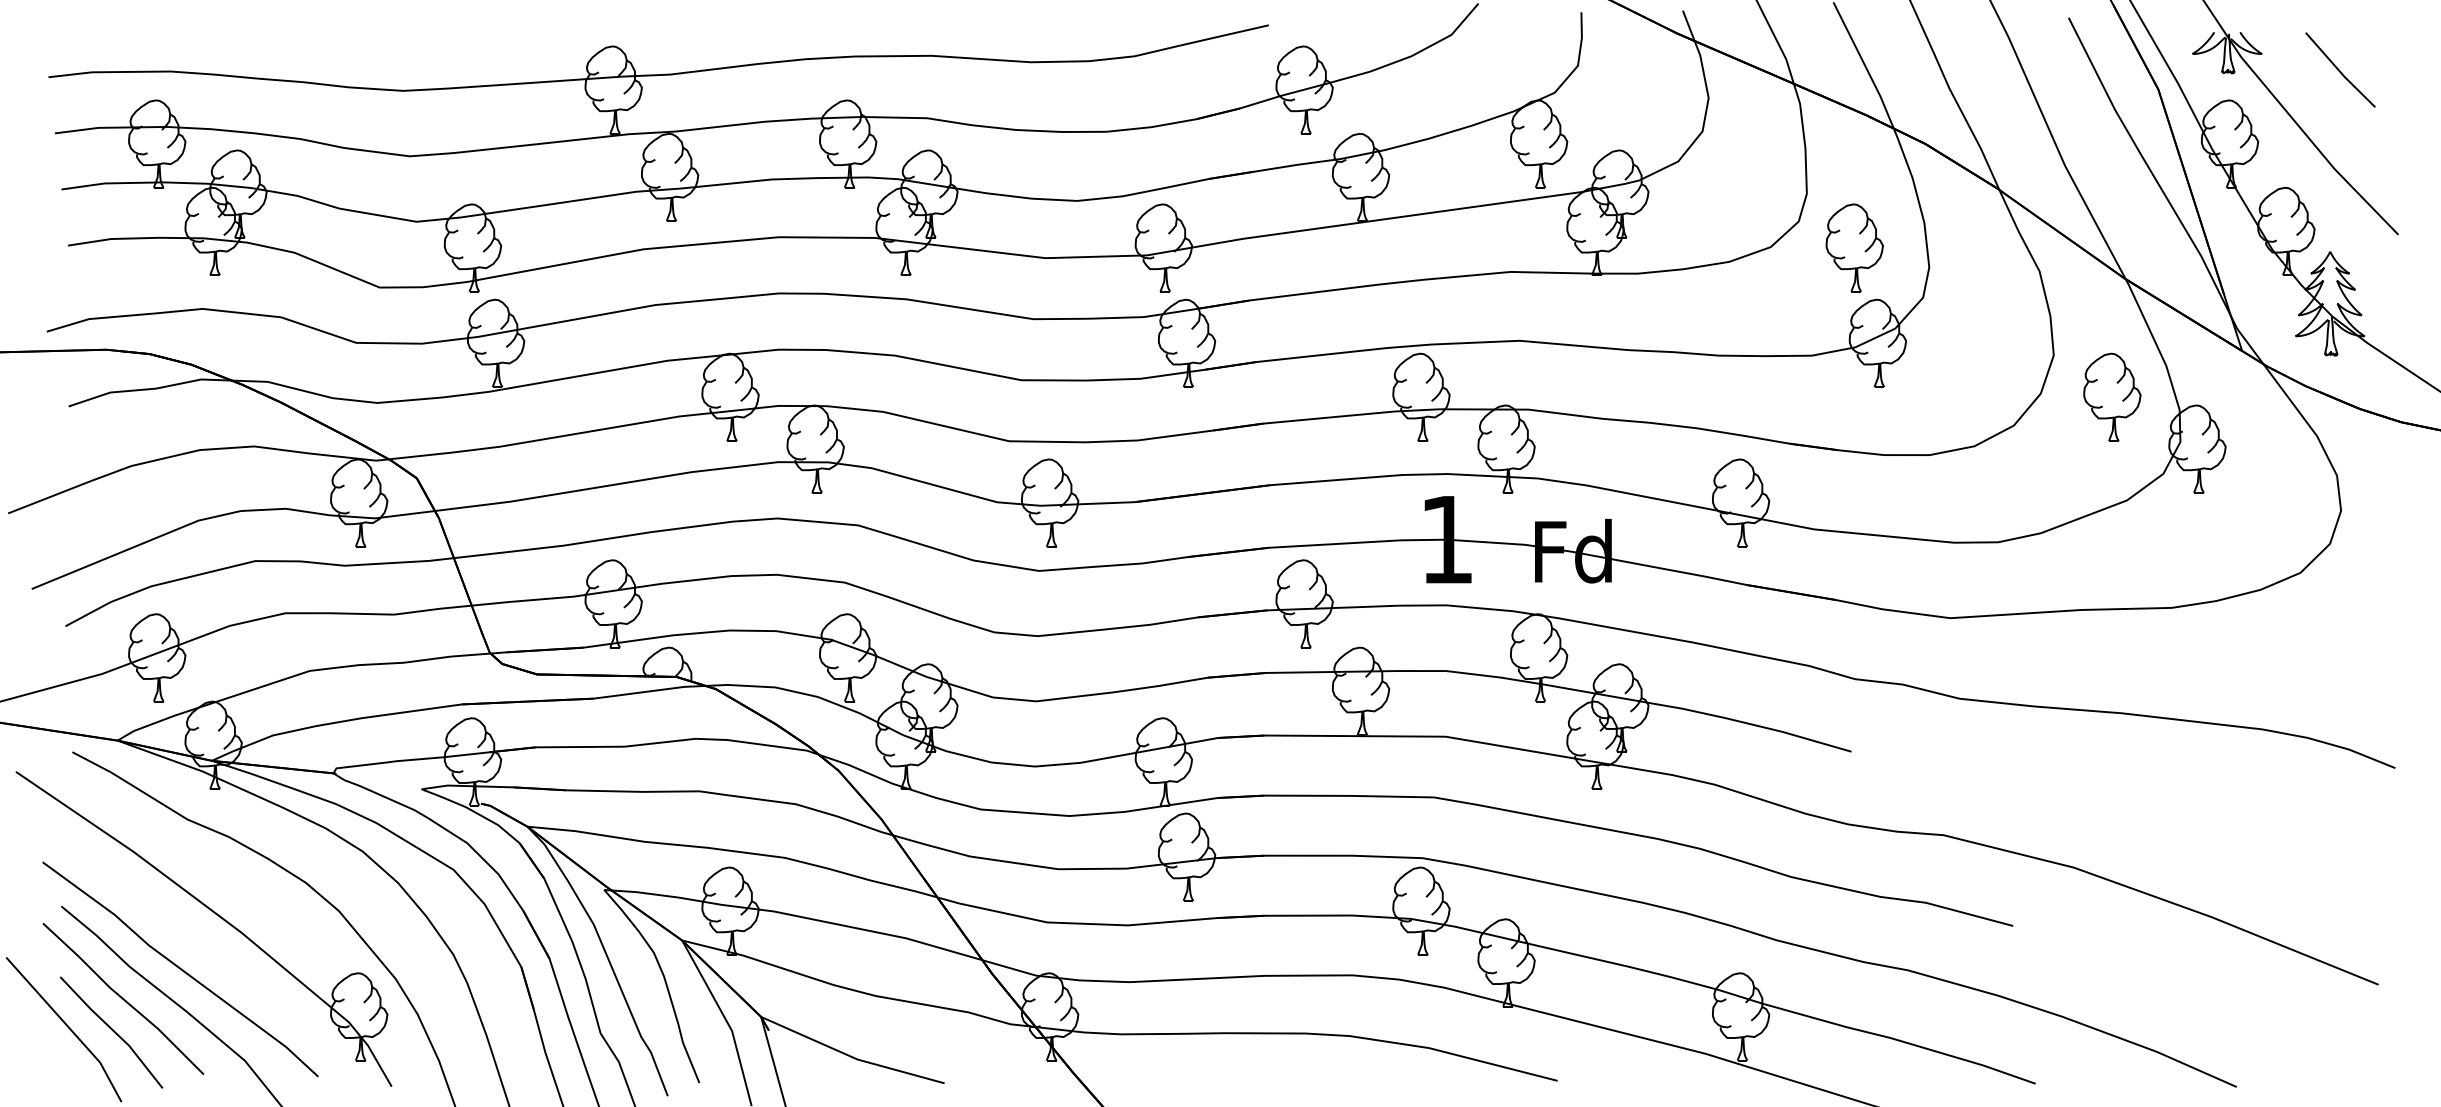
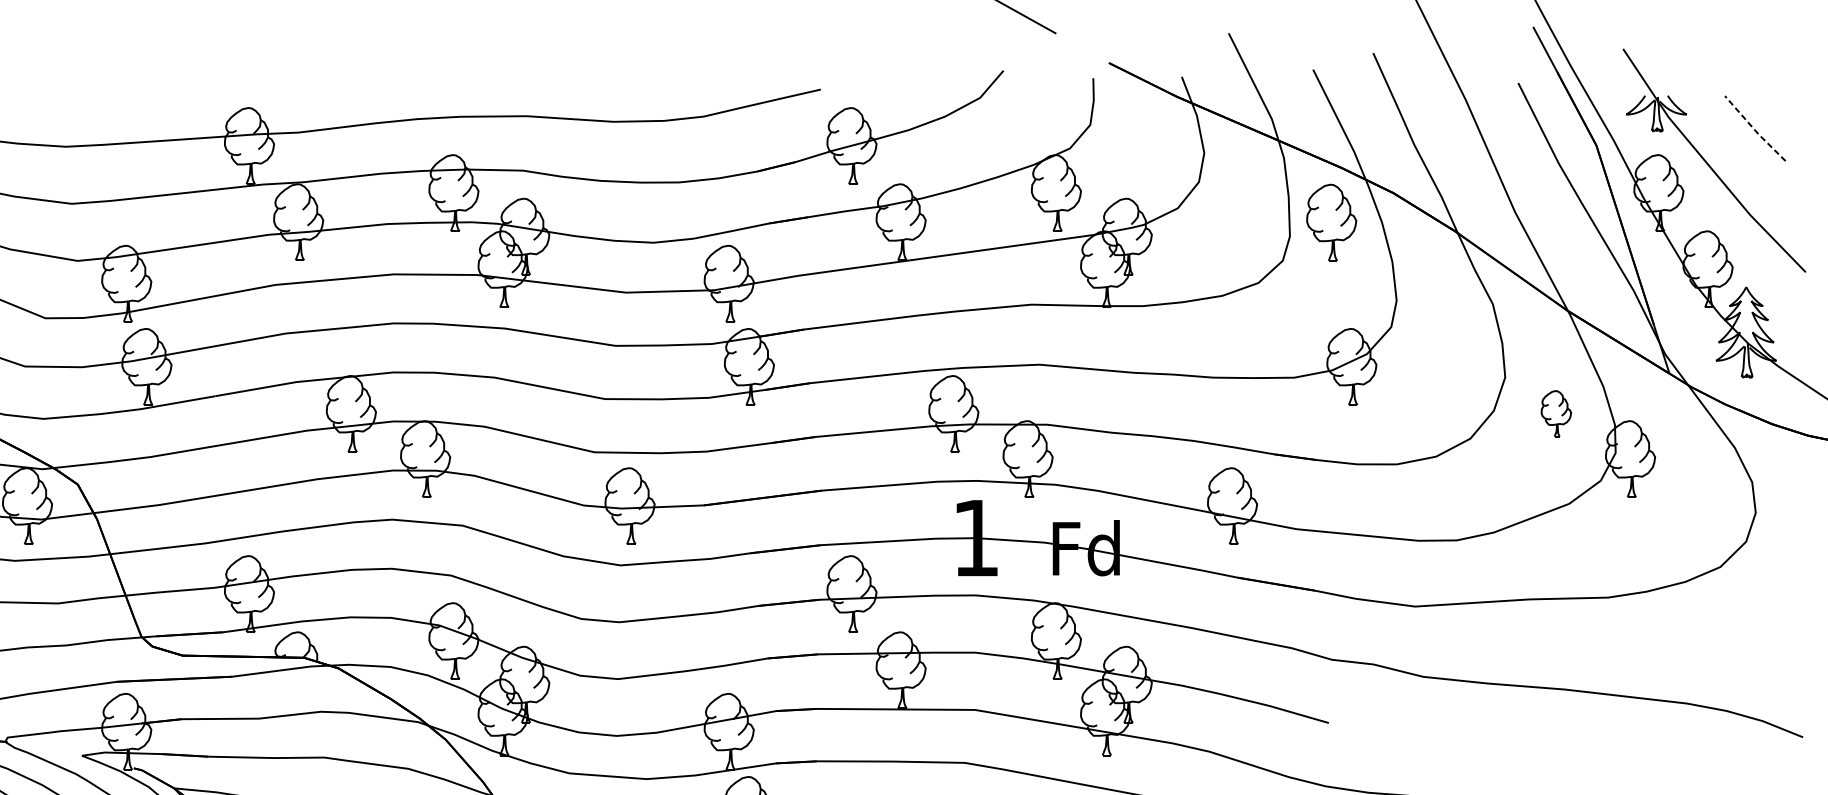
line: (2339, 71) -> (1754, 129), solid -> dashed
part: (1854, 247) -> (1331, 222), moved
part: (2112, 396) -> (1556, 413), size x0.6

